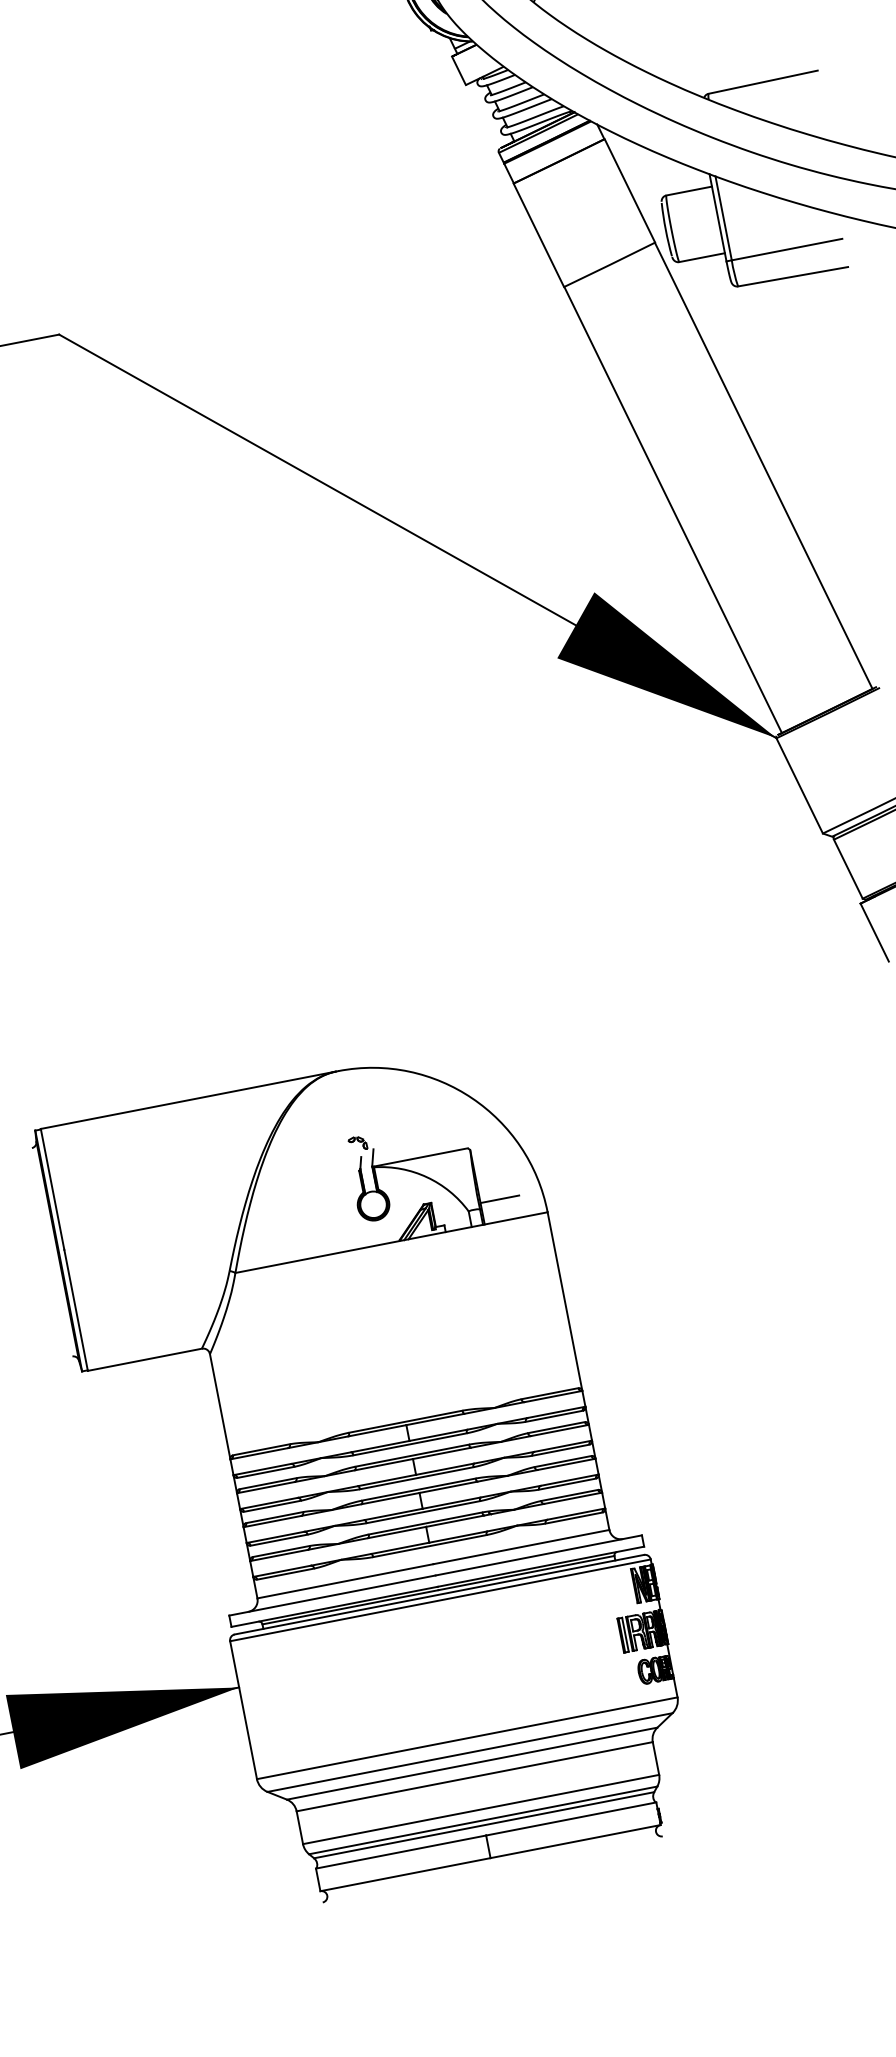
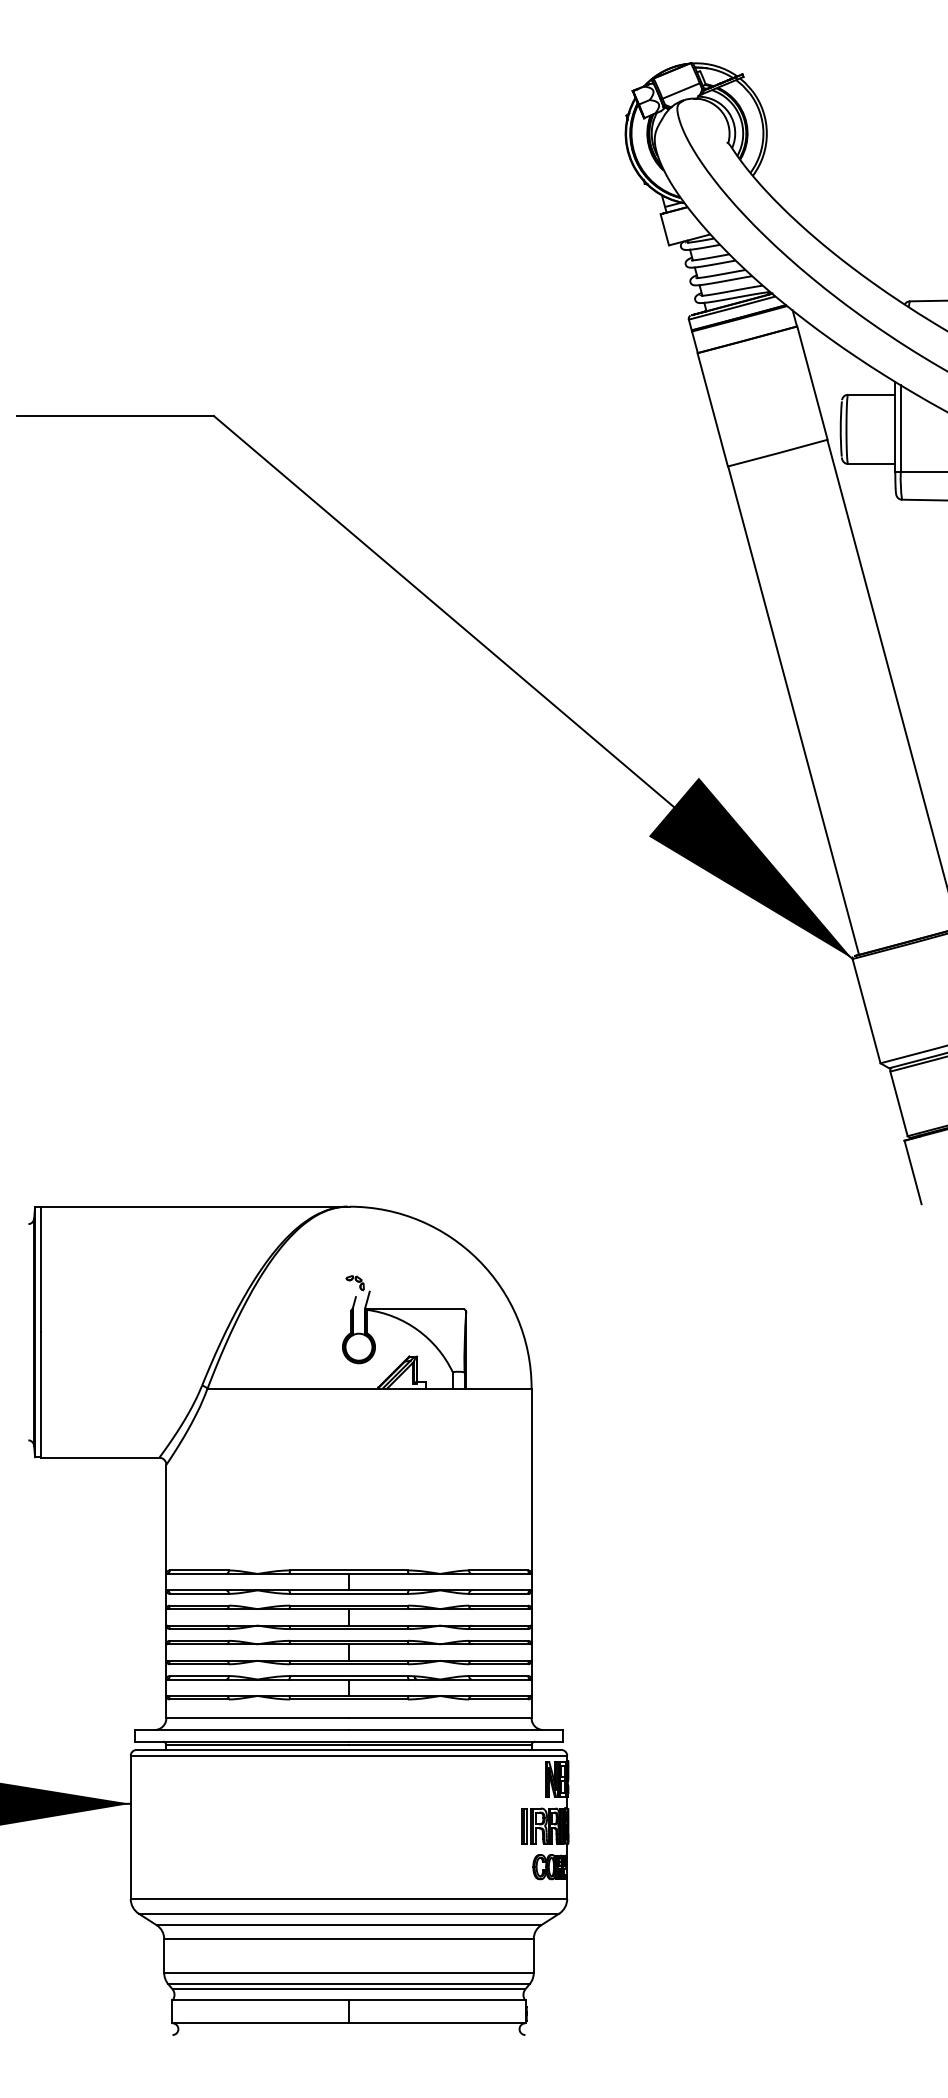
line: (500, 1199) -> (486, 1366), removed

